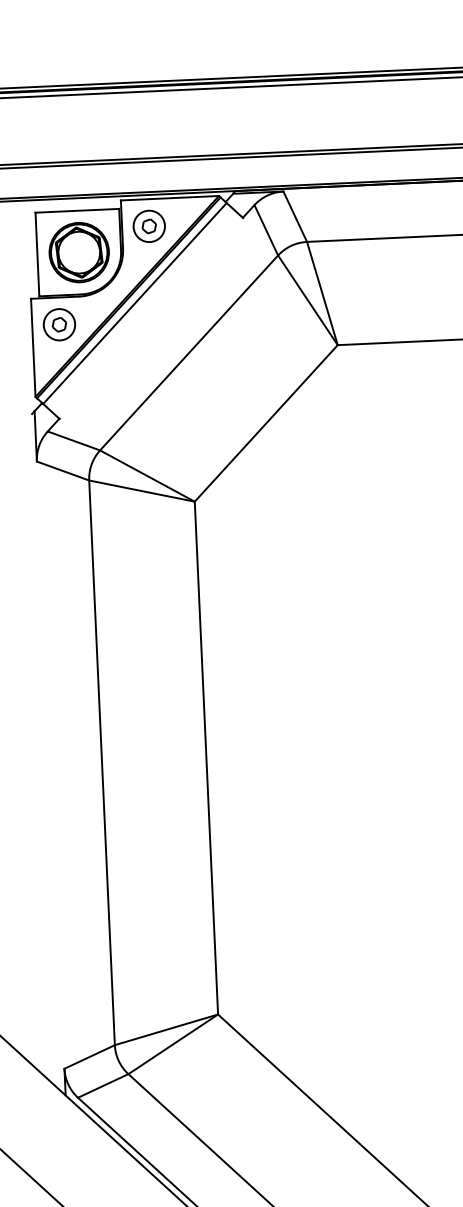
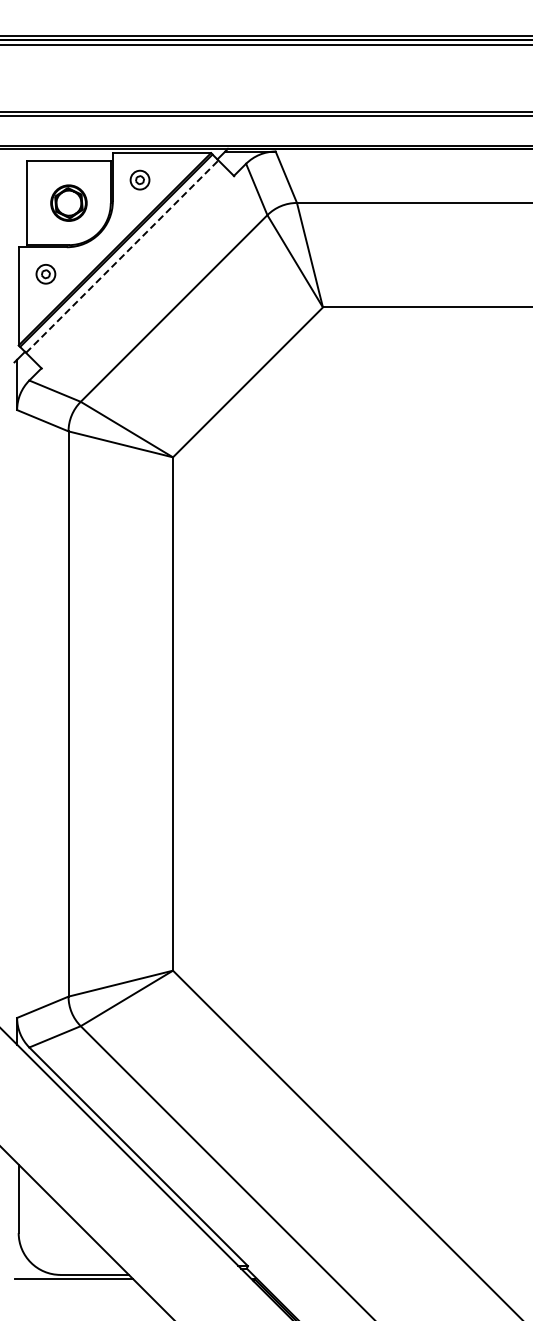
part: (148, 225) -> (139, 179), size x0.6
part: (78, 251) -> (68, 202), size x0.6
line: (135, 303) -> (122, 256), solid -> dashed
part: (59, 323) -> (45, 273), size x0.6

